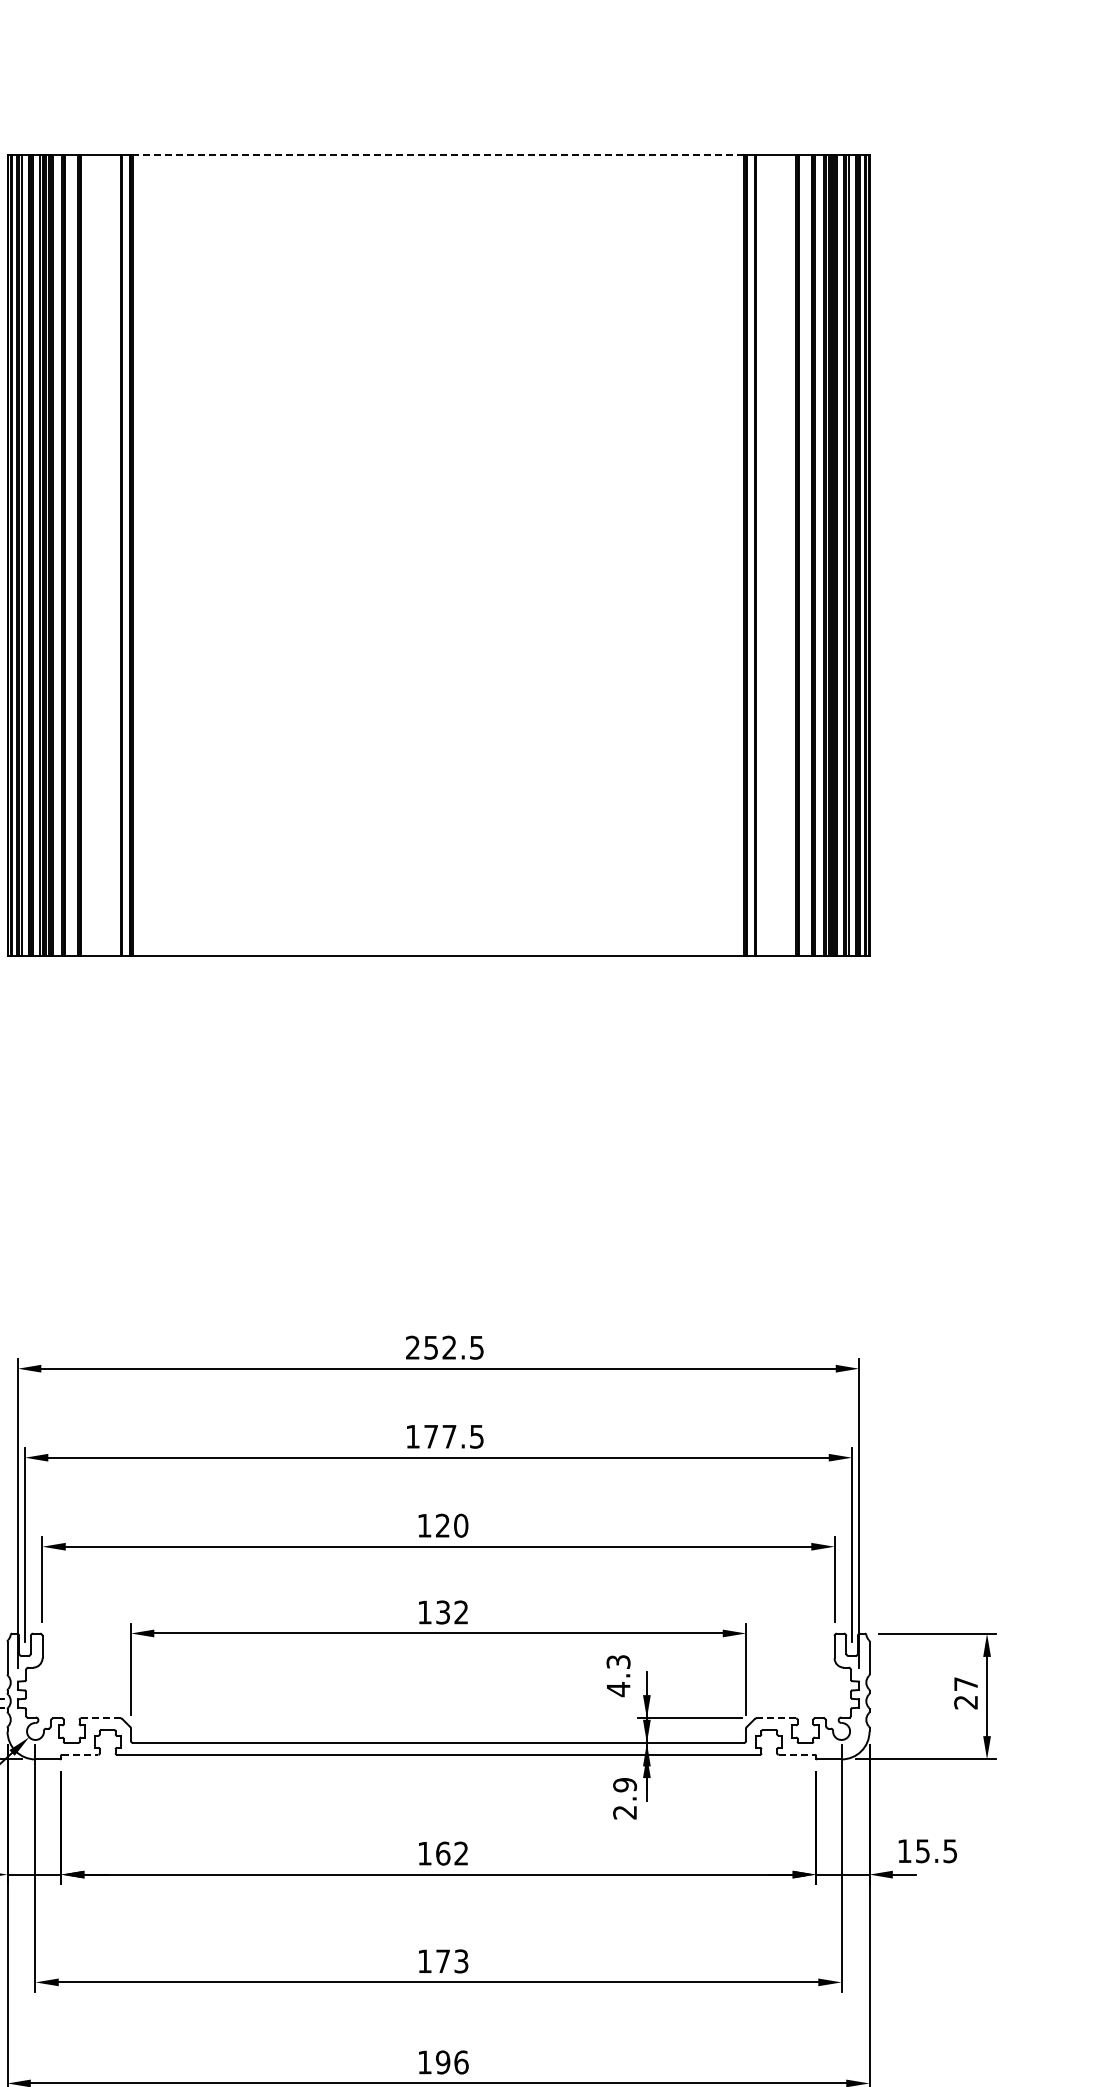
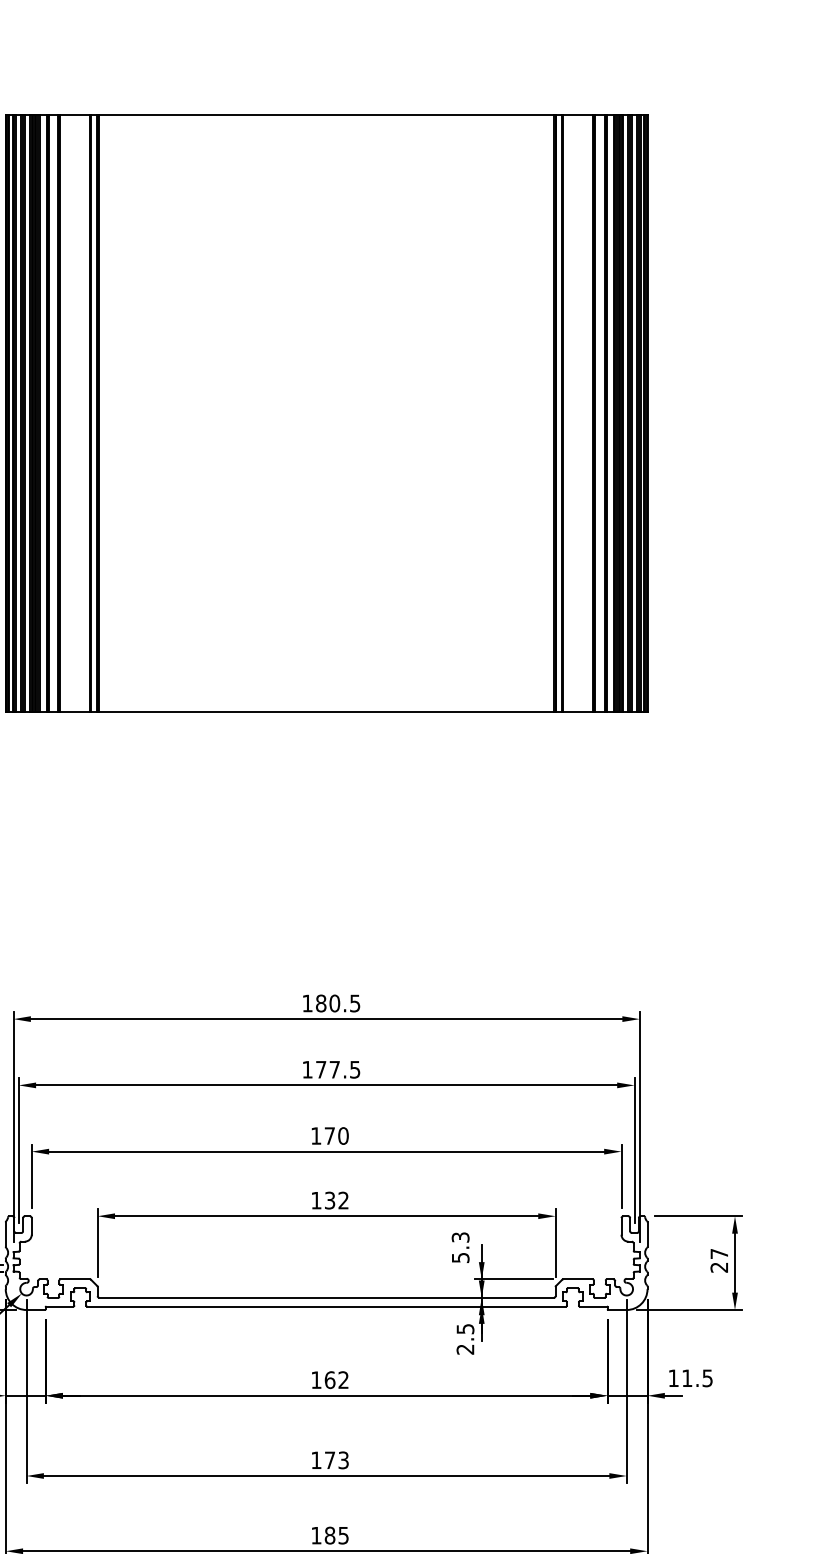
line: (438, 154) -> (326, 115), dashed -> solid
text: (431, 1347) -> (321, 1003), 252.5 -> 180.5
text: (442, 1525) -> (329, 1135), 120 -> 170
text: (618, 1689) -> (460, 1257), 4.3 -> 5.3
line: (100, 1718) -> (74, 1279), dashed -> solid
line: (776, 1718) -> (578, 1279), dashed -> solid
line: (80, 1754) -> (60, 1306), dashed -> solid
line: (797, 1754) -> (593, 1306), dashed -> solid
text: (624, 1785) -> (465, 1329), 2.9 -> 2.5
text: (922, 1851) -> (686, 1378), 15.5 -> 11.5
text: (452, 2062) -> (337, 1535), 196 -> 185

